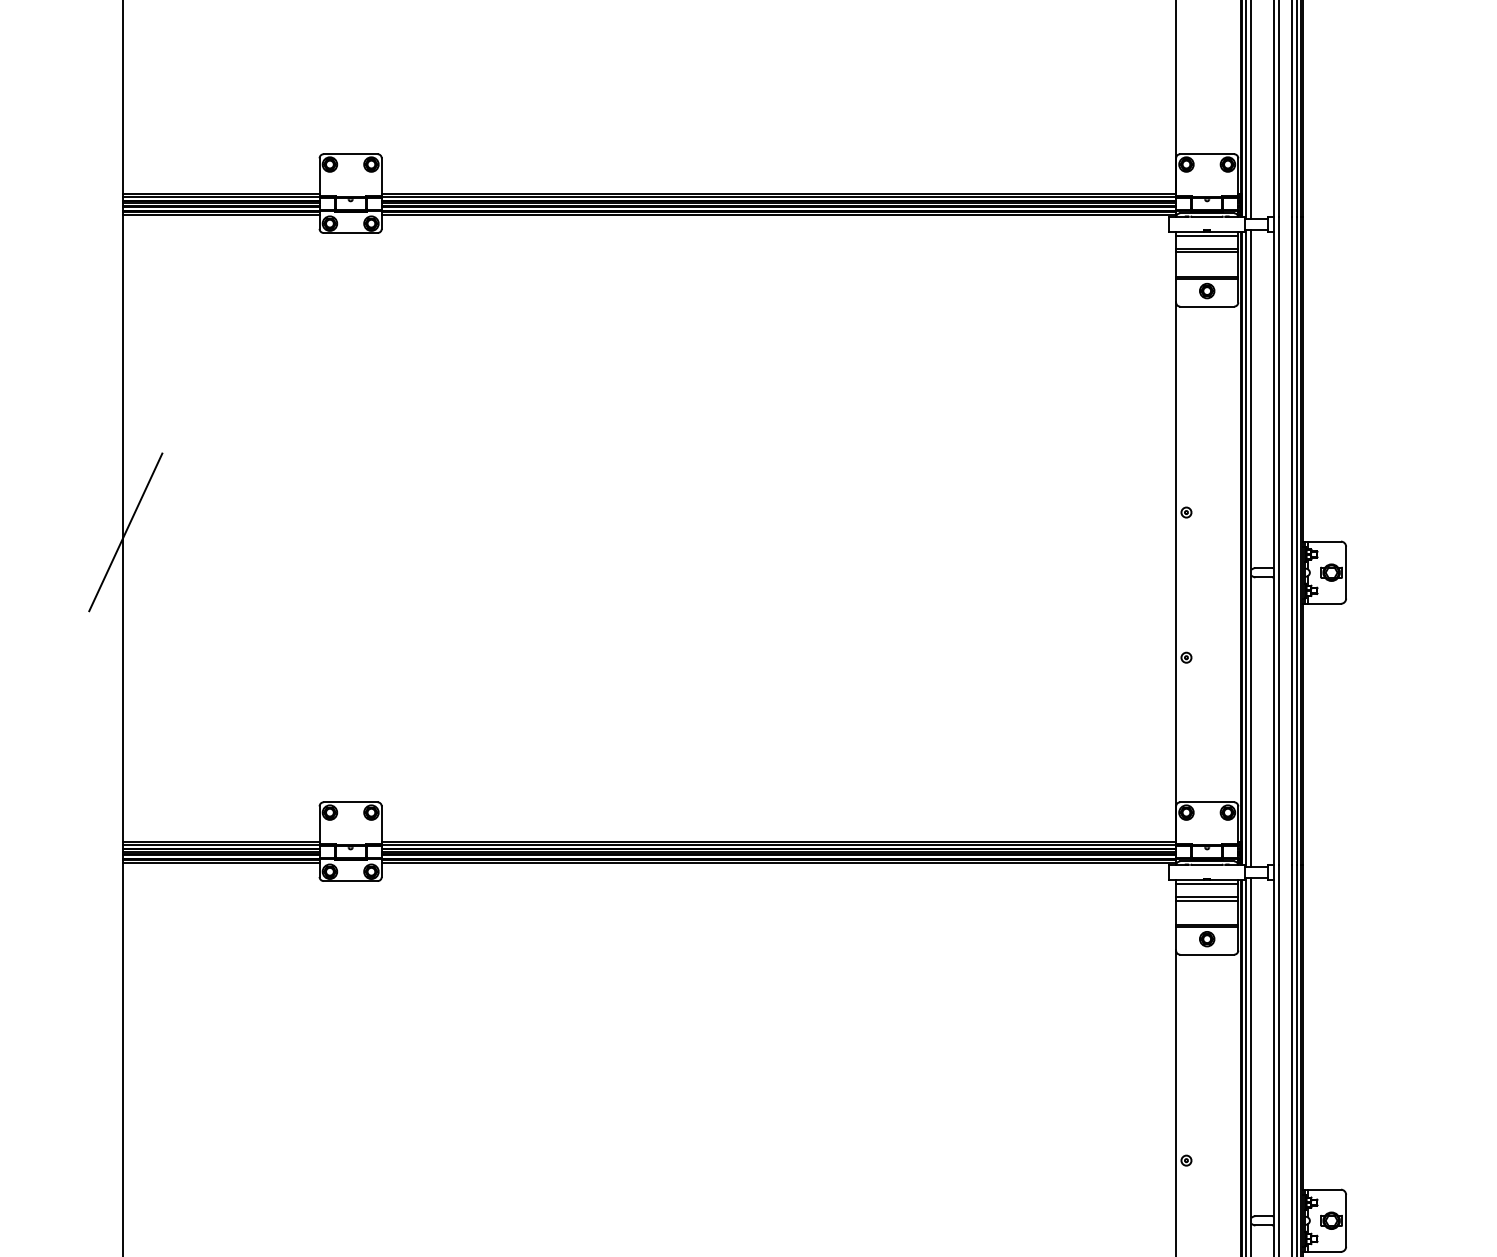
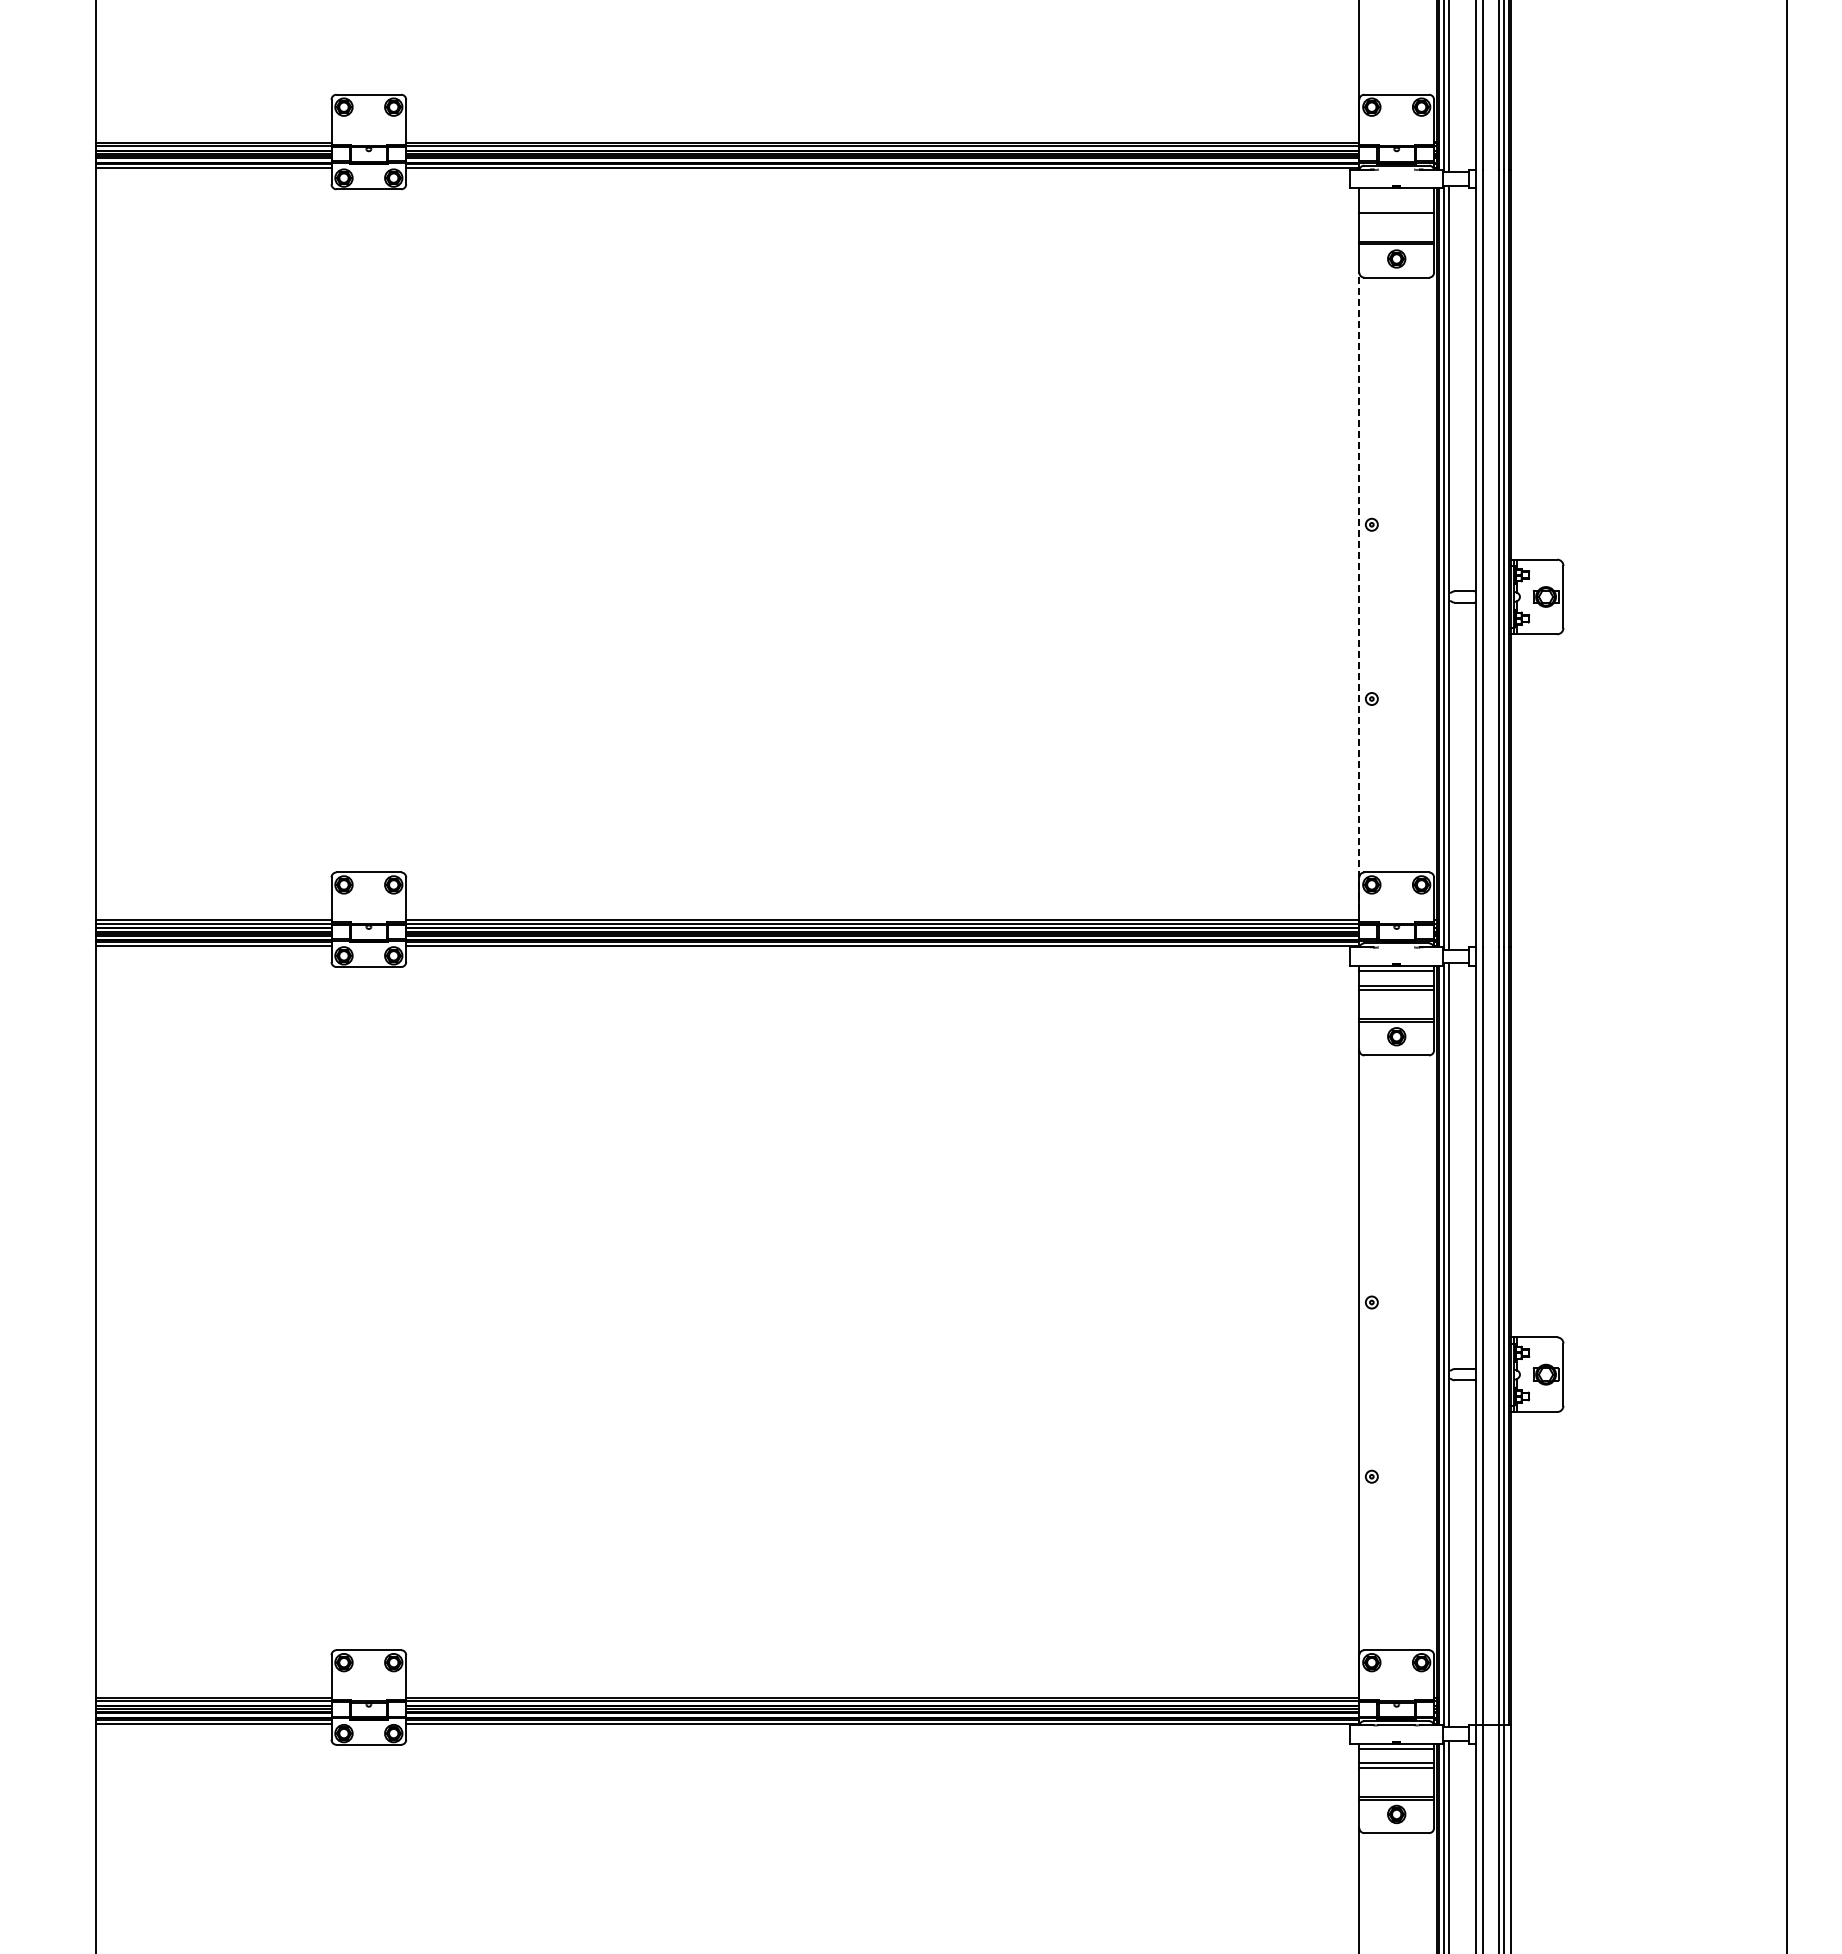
line: (1207, 216) -> (1396, 169), removed
line: (1207, 236) -> (1396, 193), removed
line: (1207, 248) -> (1396, 207), removed
line: (125, 532) -> (98, 548), removed
line: (1176, 572) -> (1359, 596), solid -> dashed
line: (1207, 864) -> (1396, 947), removed

